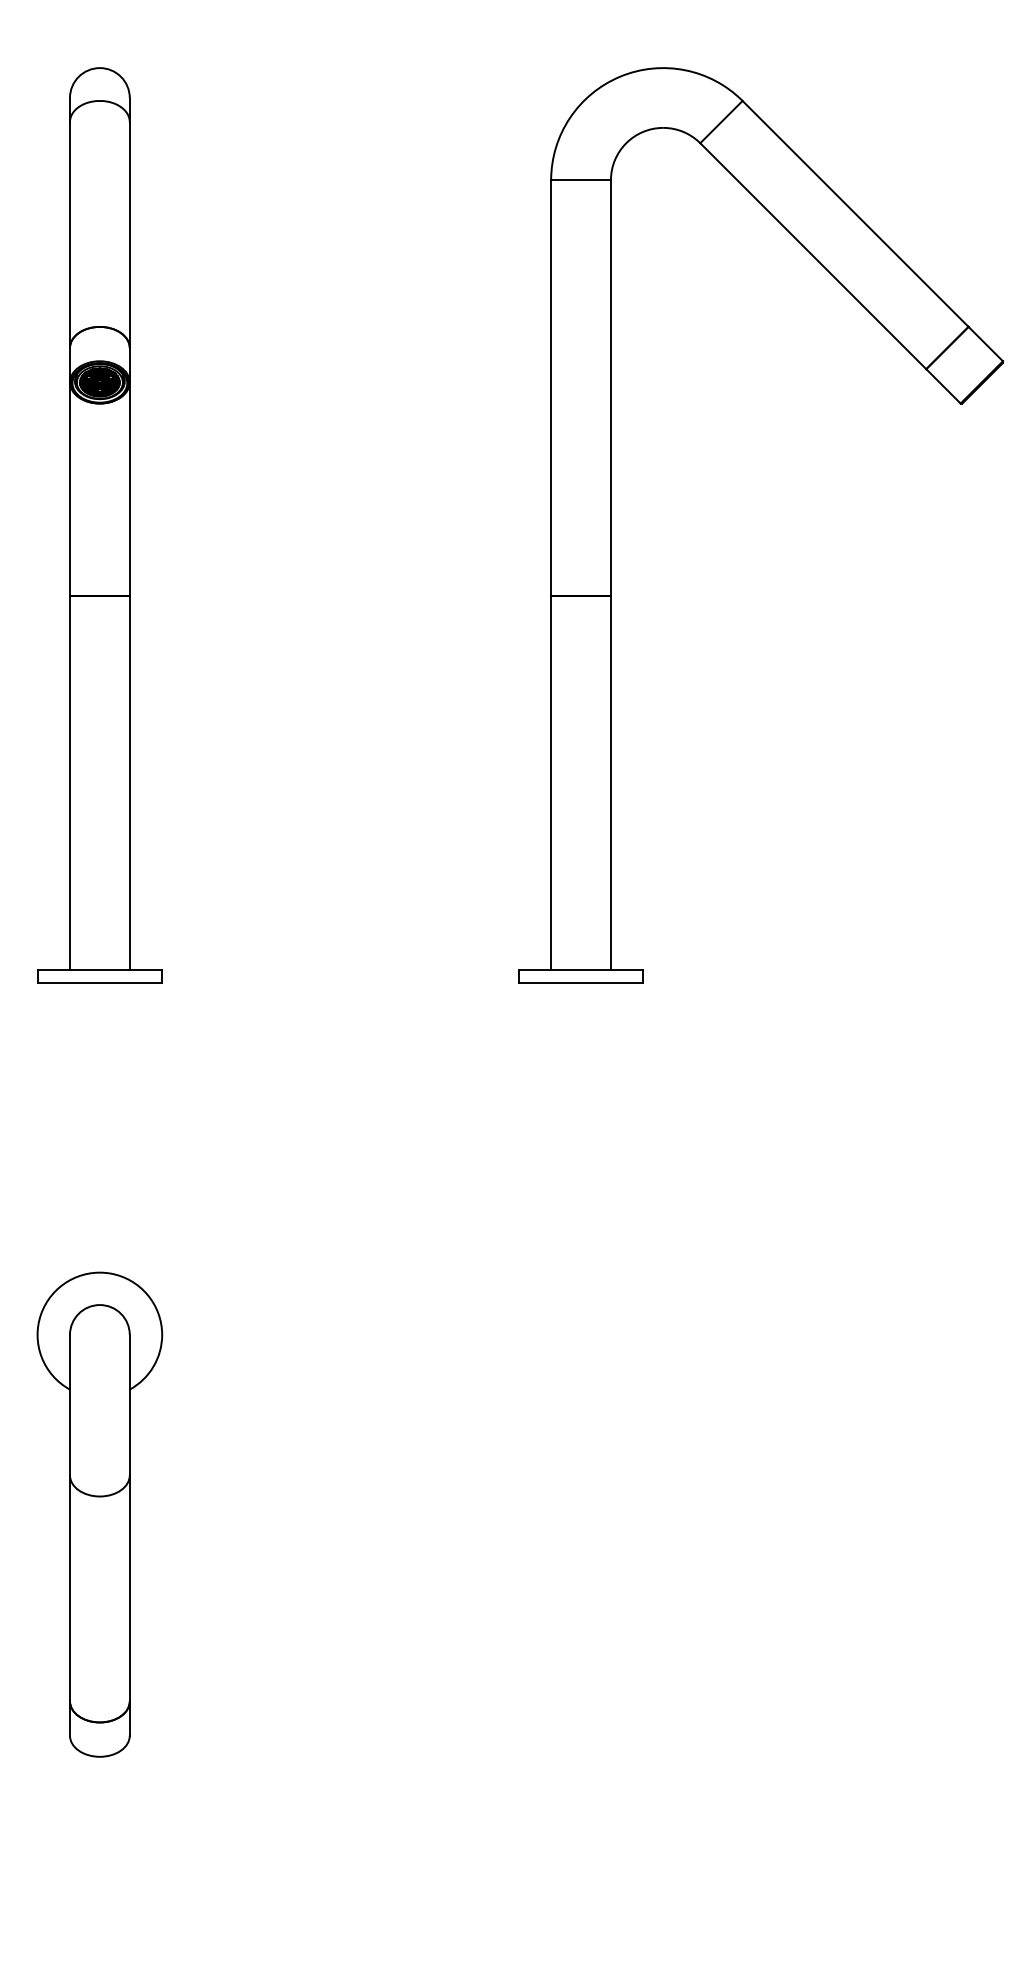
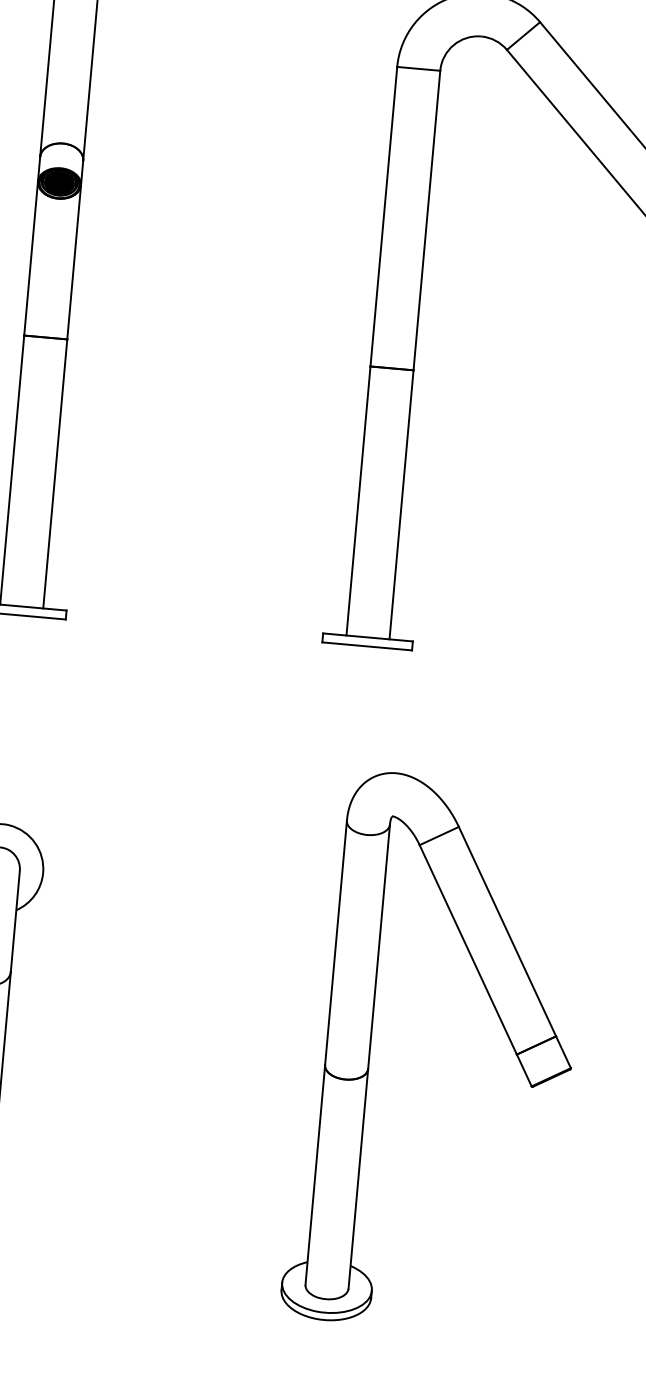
part: (634, 1535) -> (370, 1047), added

